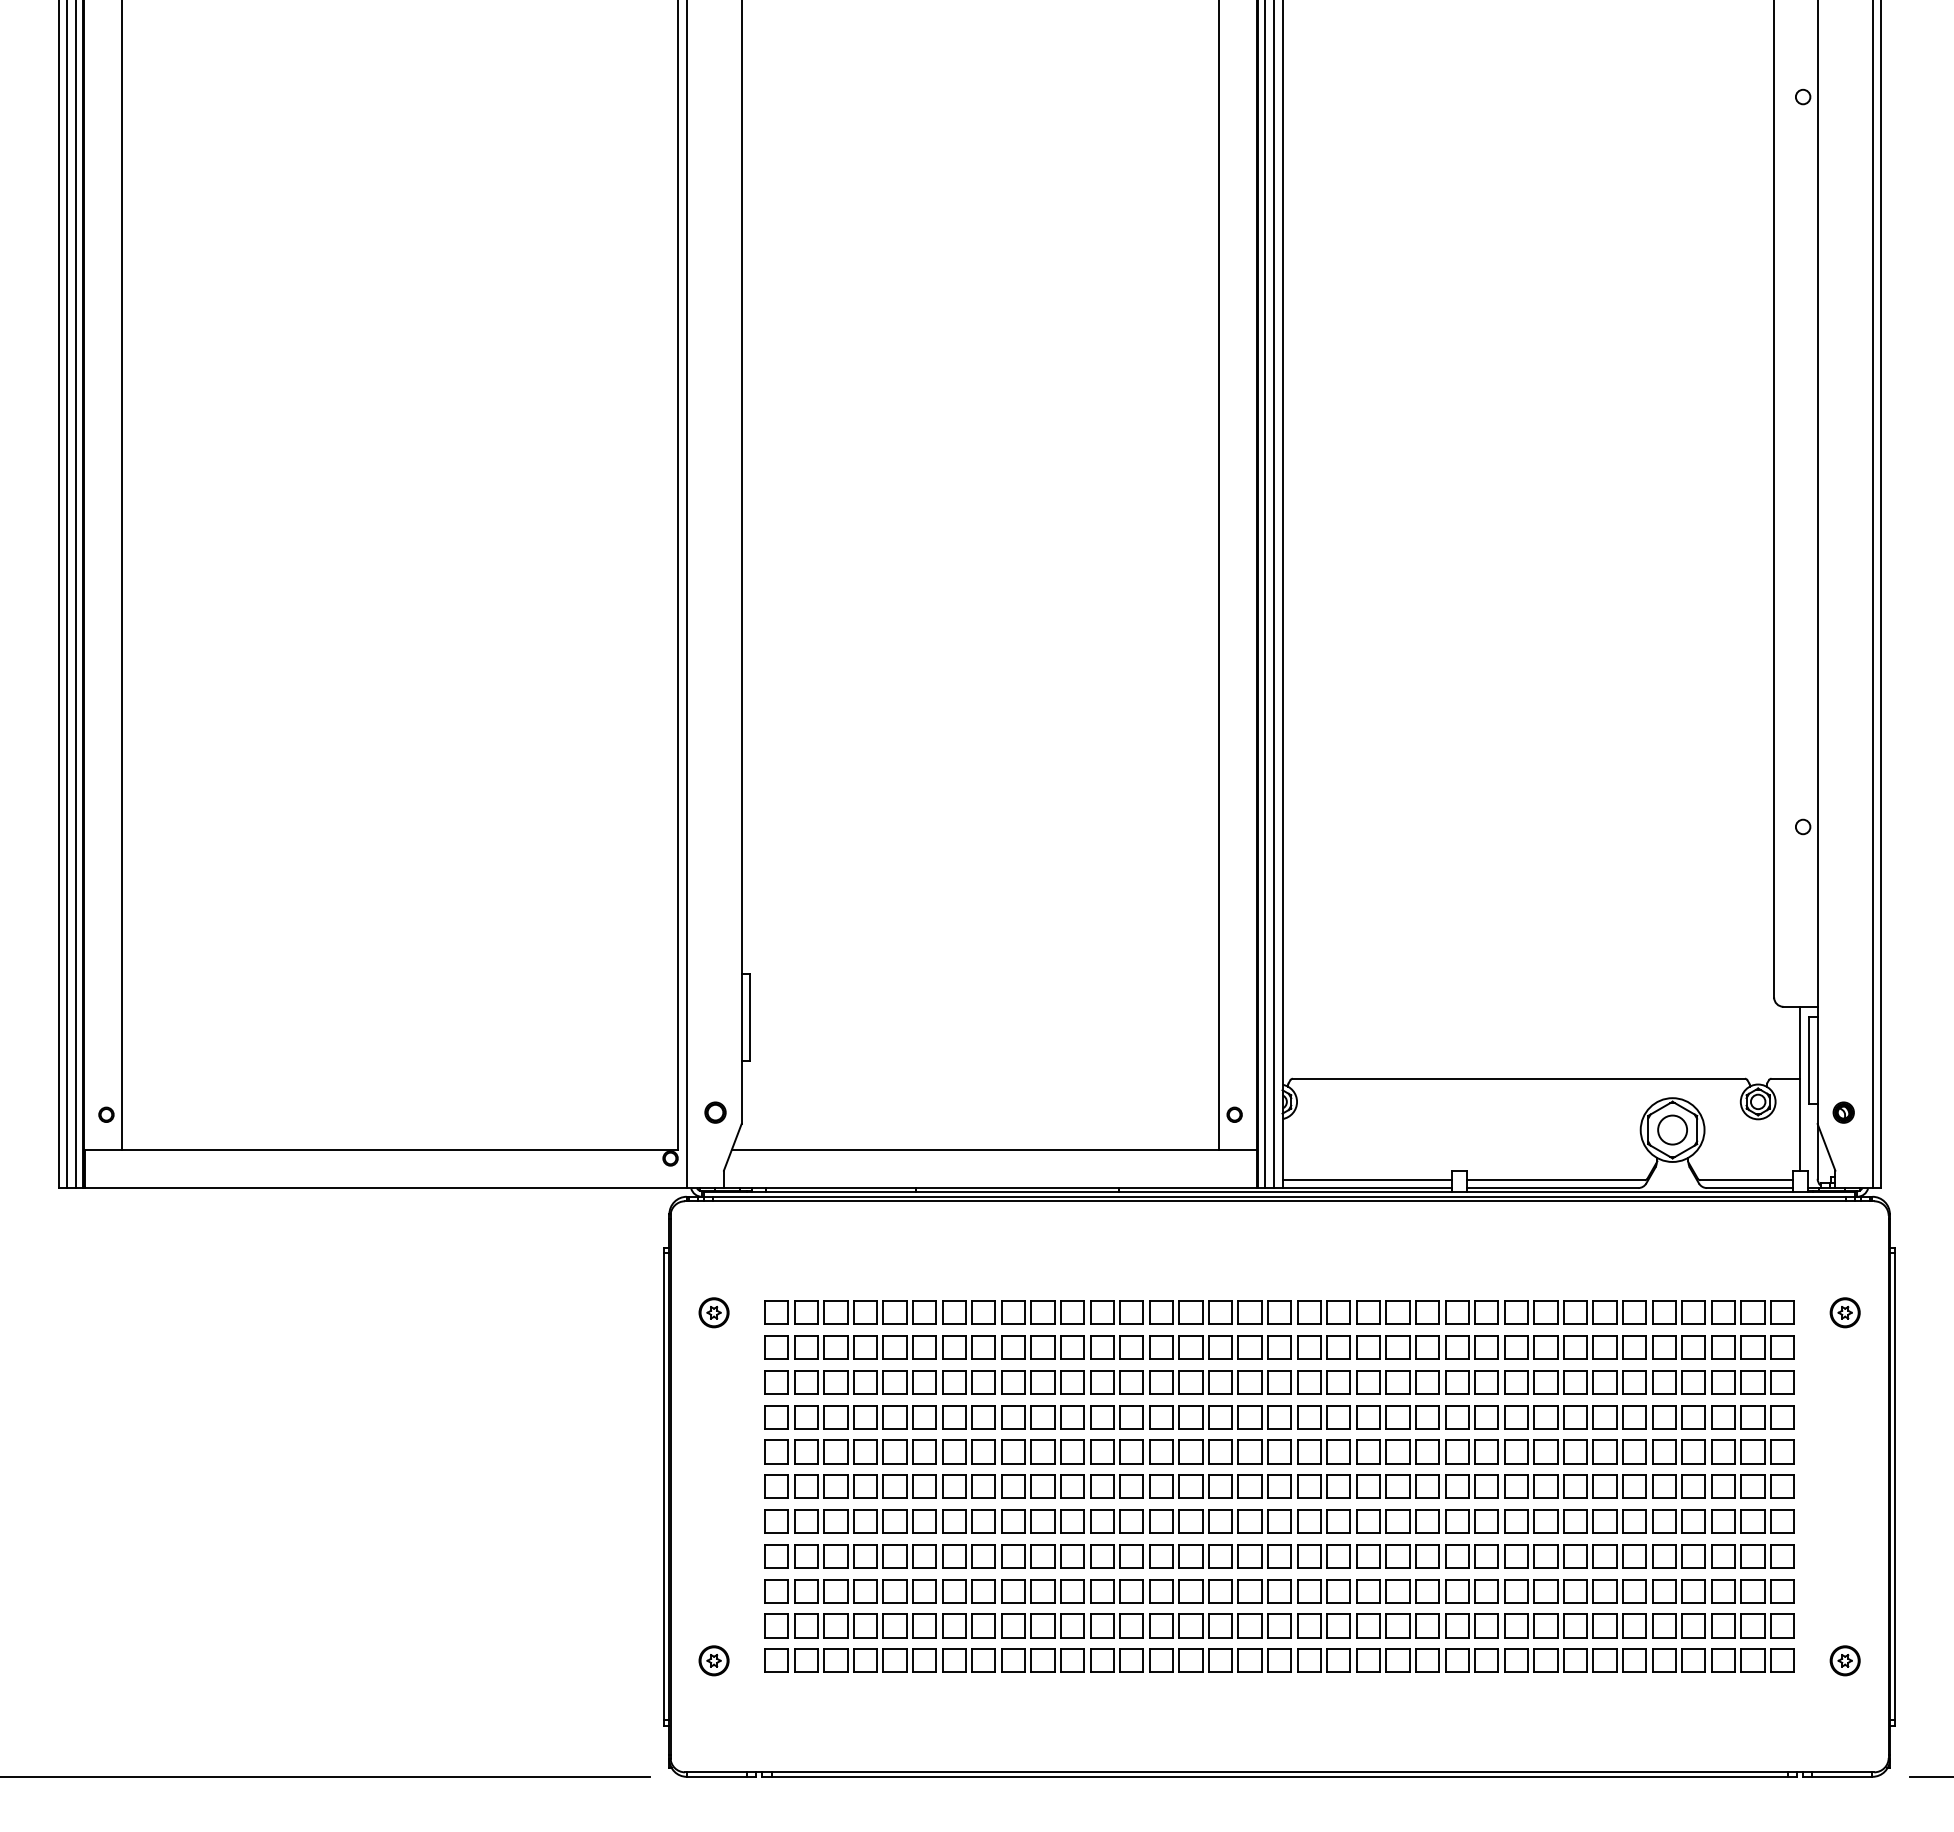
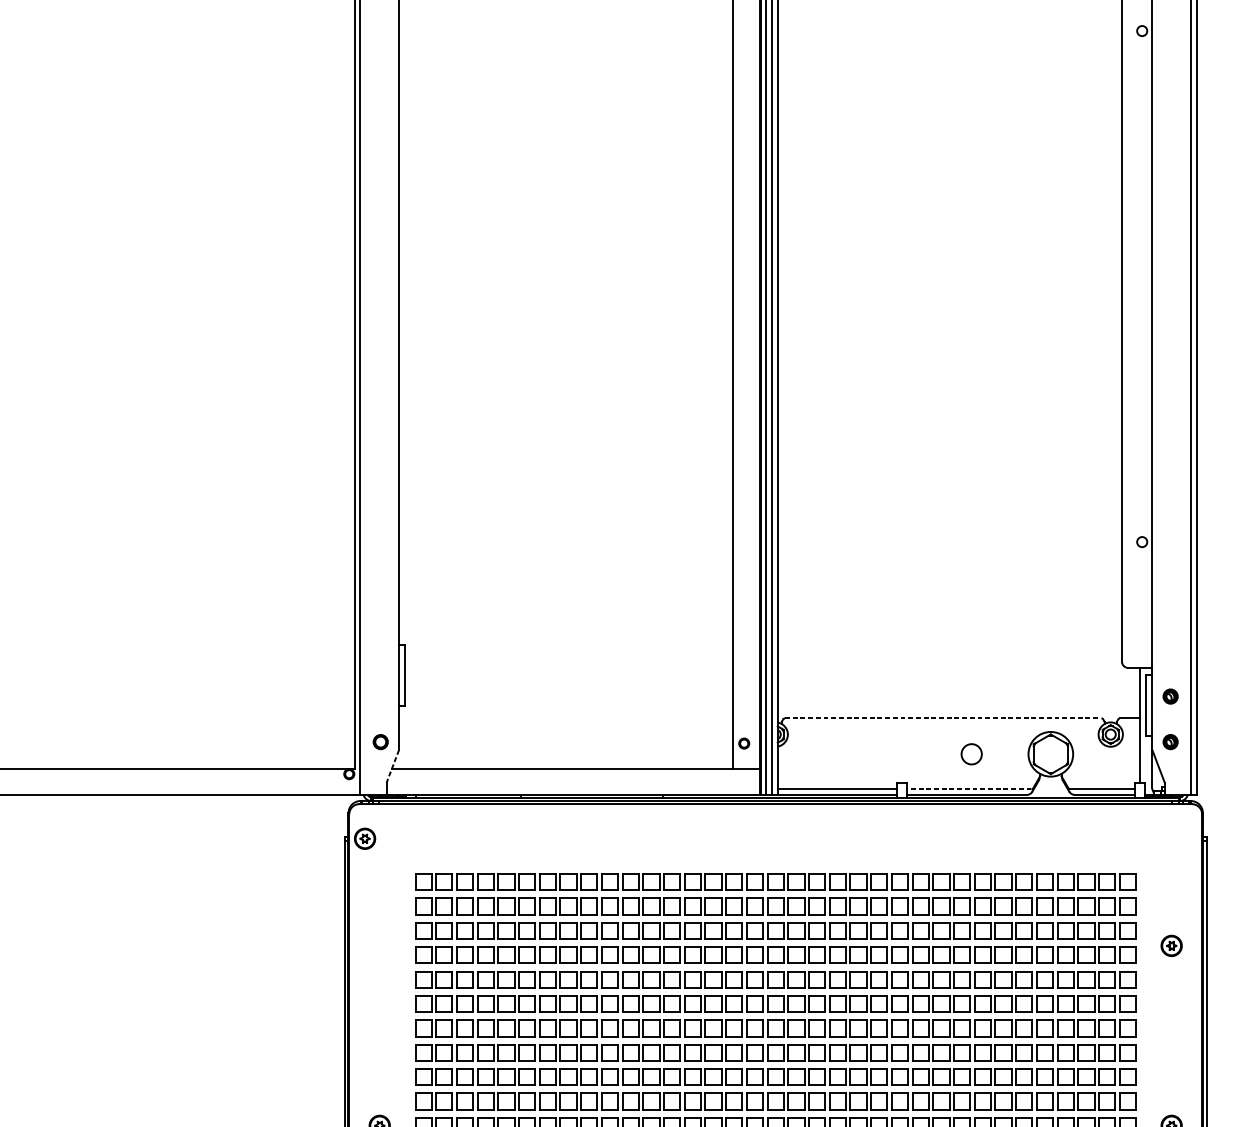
part: (1843, 1047) -> (1170, 696), added
line: (1519, 1078) -> (943, 718), solid -> dashed
circle: (1672, 1129) -> (971, 753), moved
line: (732, 1147) -> (392, 766), solid -> dashed
line: (1555, 1180) -> (968, 789), solid -> dashed
part: (713, 1312) -> (364, 838), moved
part: (1844, 1312) -> (1171, 945), moved

